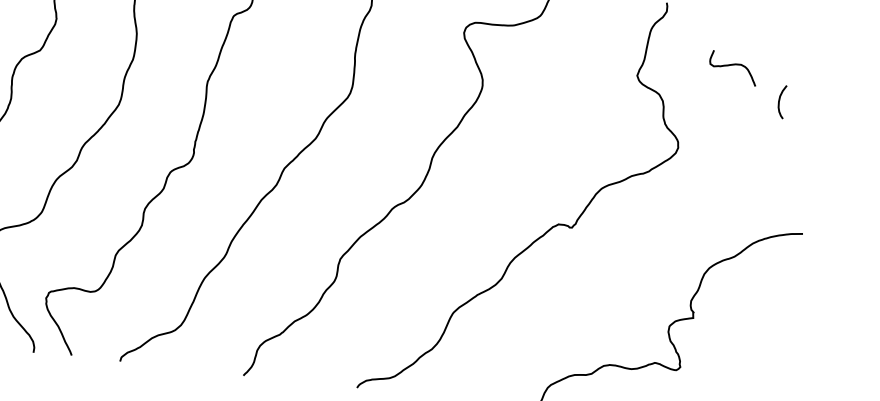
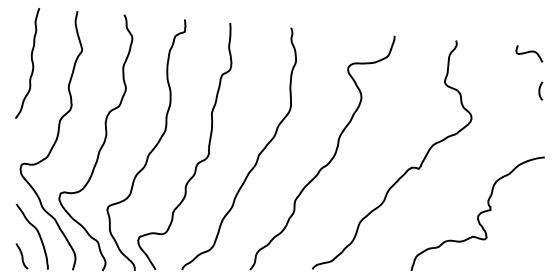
curve: (733, 65) -> (529, 52), moved
curve: (781, 100) -> (540, 90), moved

